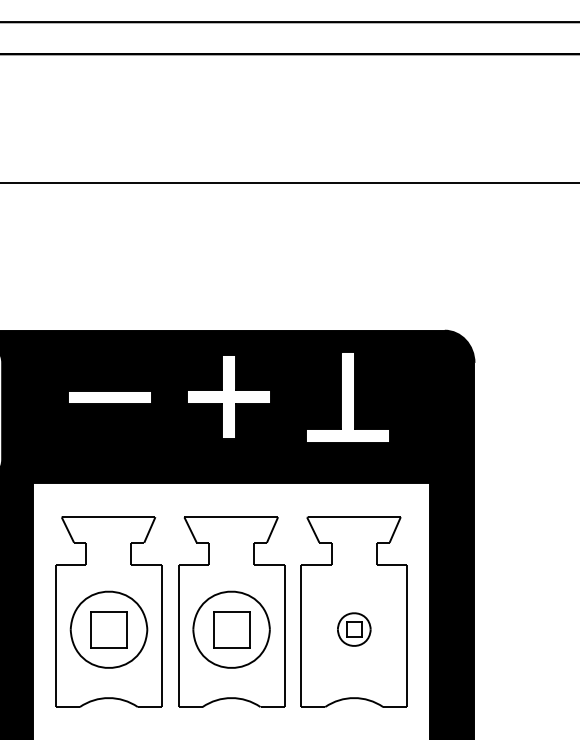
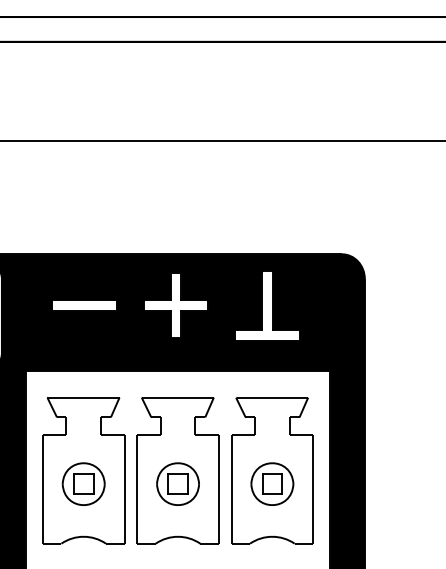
part: (108, 628) -> (83, 483), size x0.71
part: (230, 628) -> (177, 483), size x0.71
part: (354, 628) -> (272, 483), size x1.67

